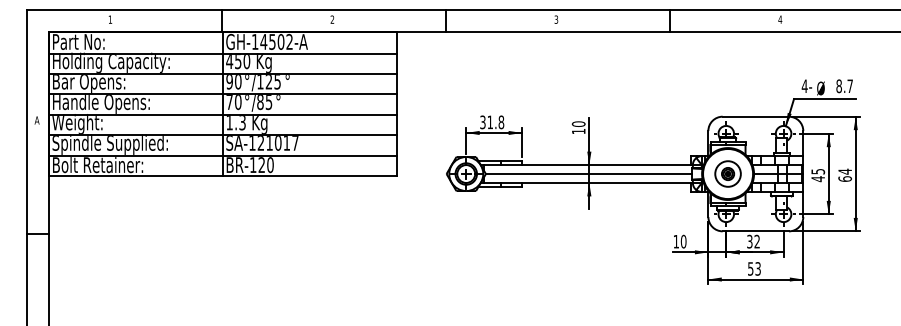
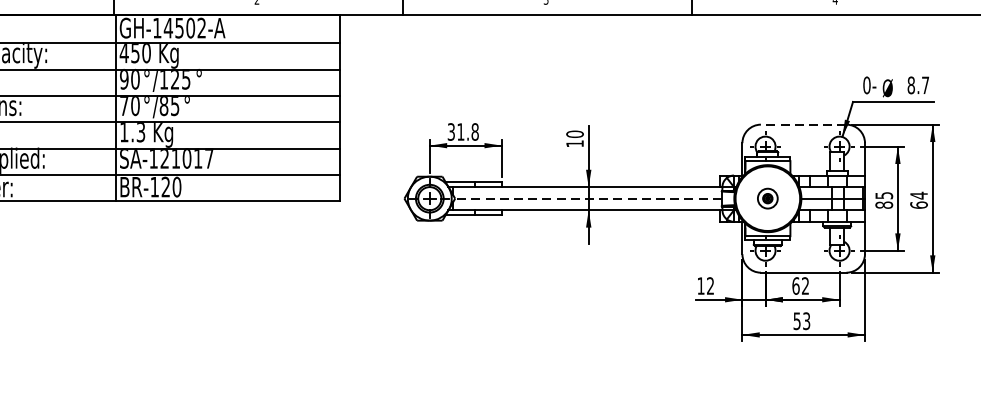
text: (804, 86) -> (866, 85), 4- -> 0-
line: (755, 116) -> (803, 124), solid -> dashed
part: (727, 173) -> (767, 197), size x0.6
line: (588, 174) -> (587, 199), solid -> dashed
text: (818, 179) -> (884, 205), 45 -> 85
text: (683, 241) -> (710, 285), 10 -> 12
text: (749, 241) -> (795, 285), 32 -> 62

